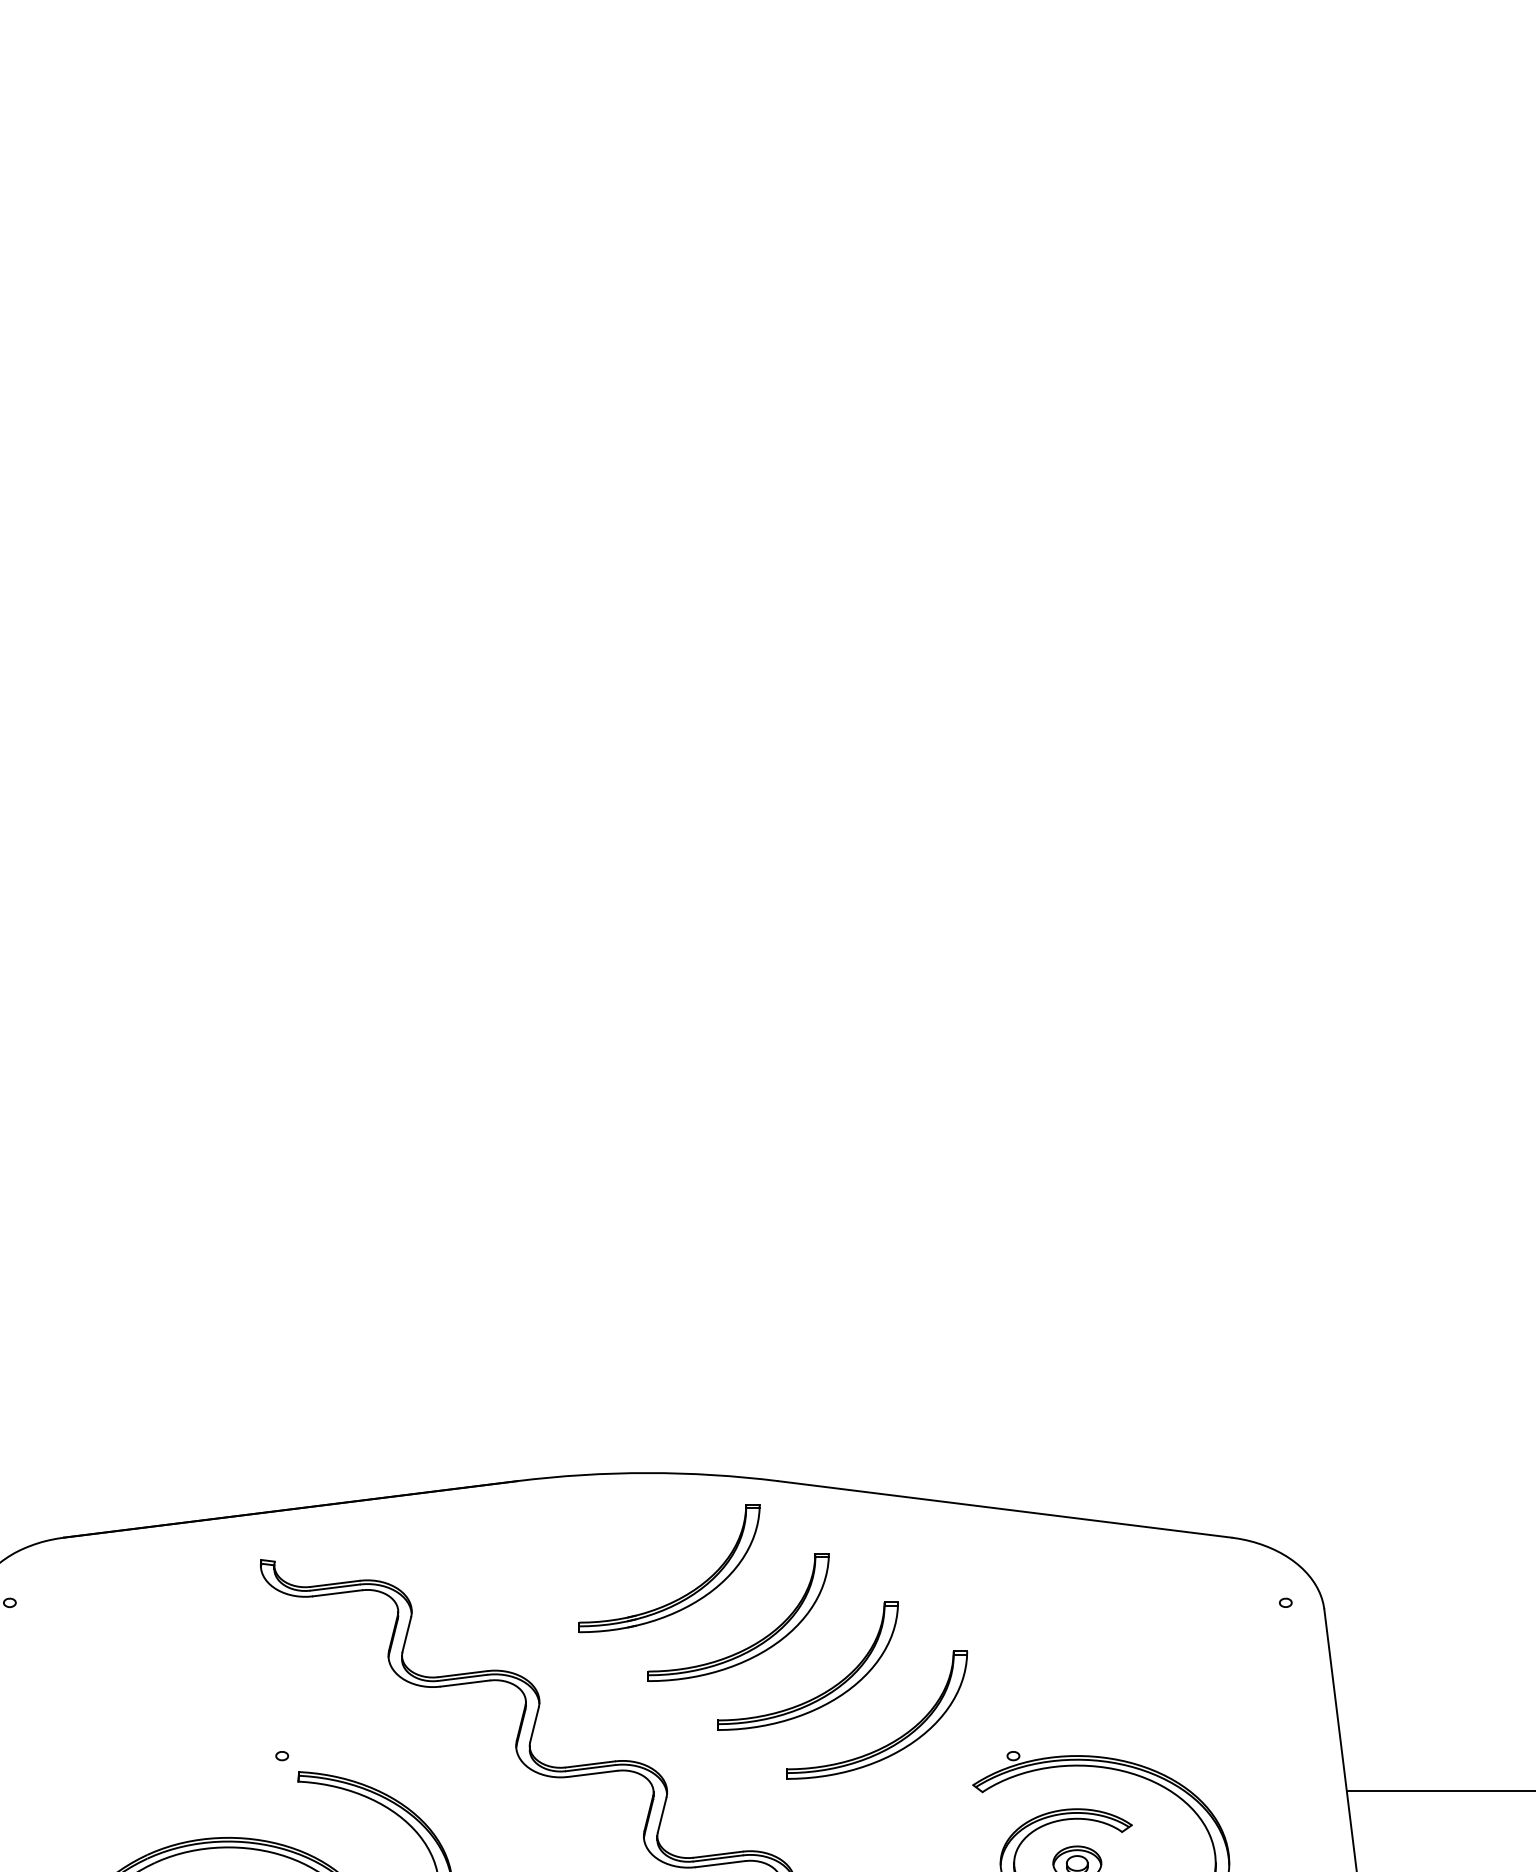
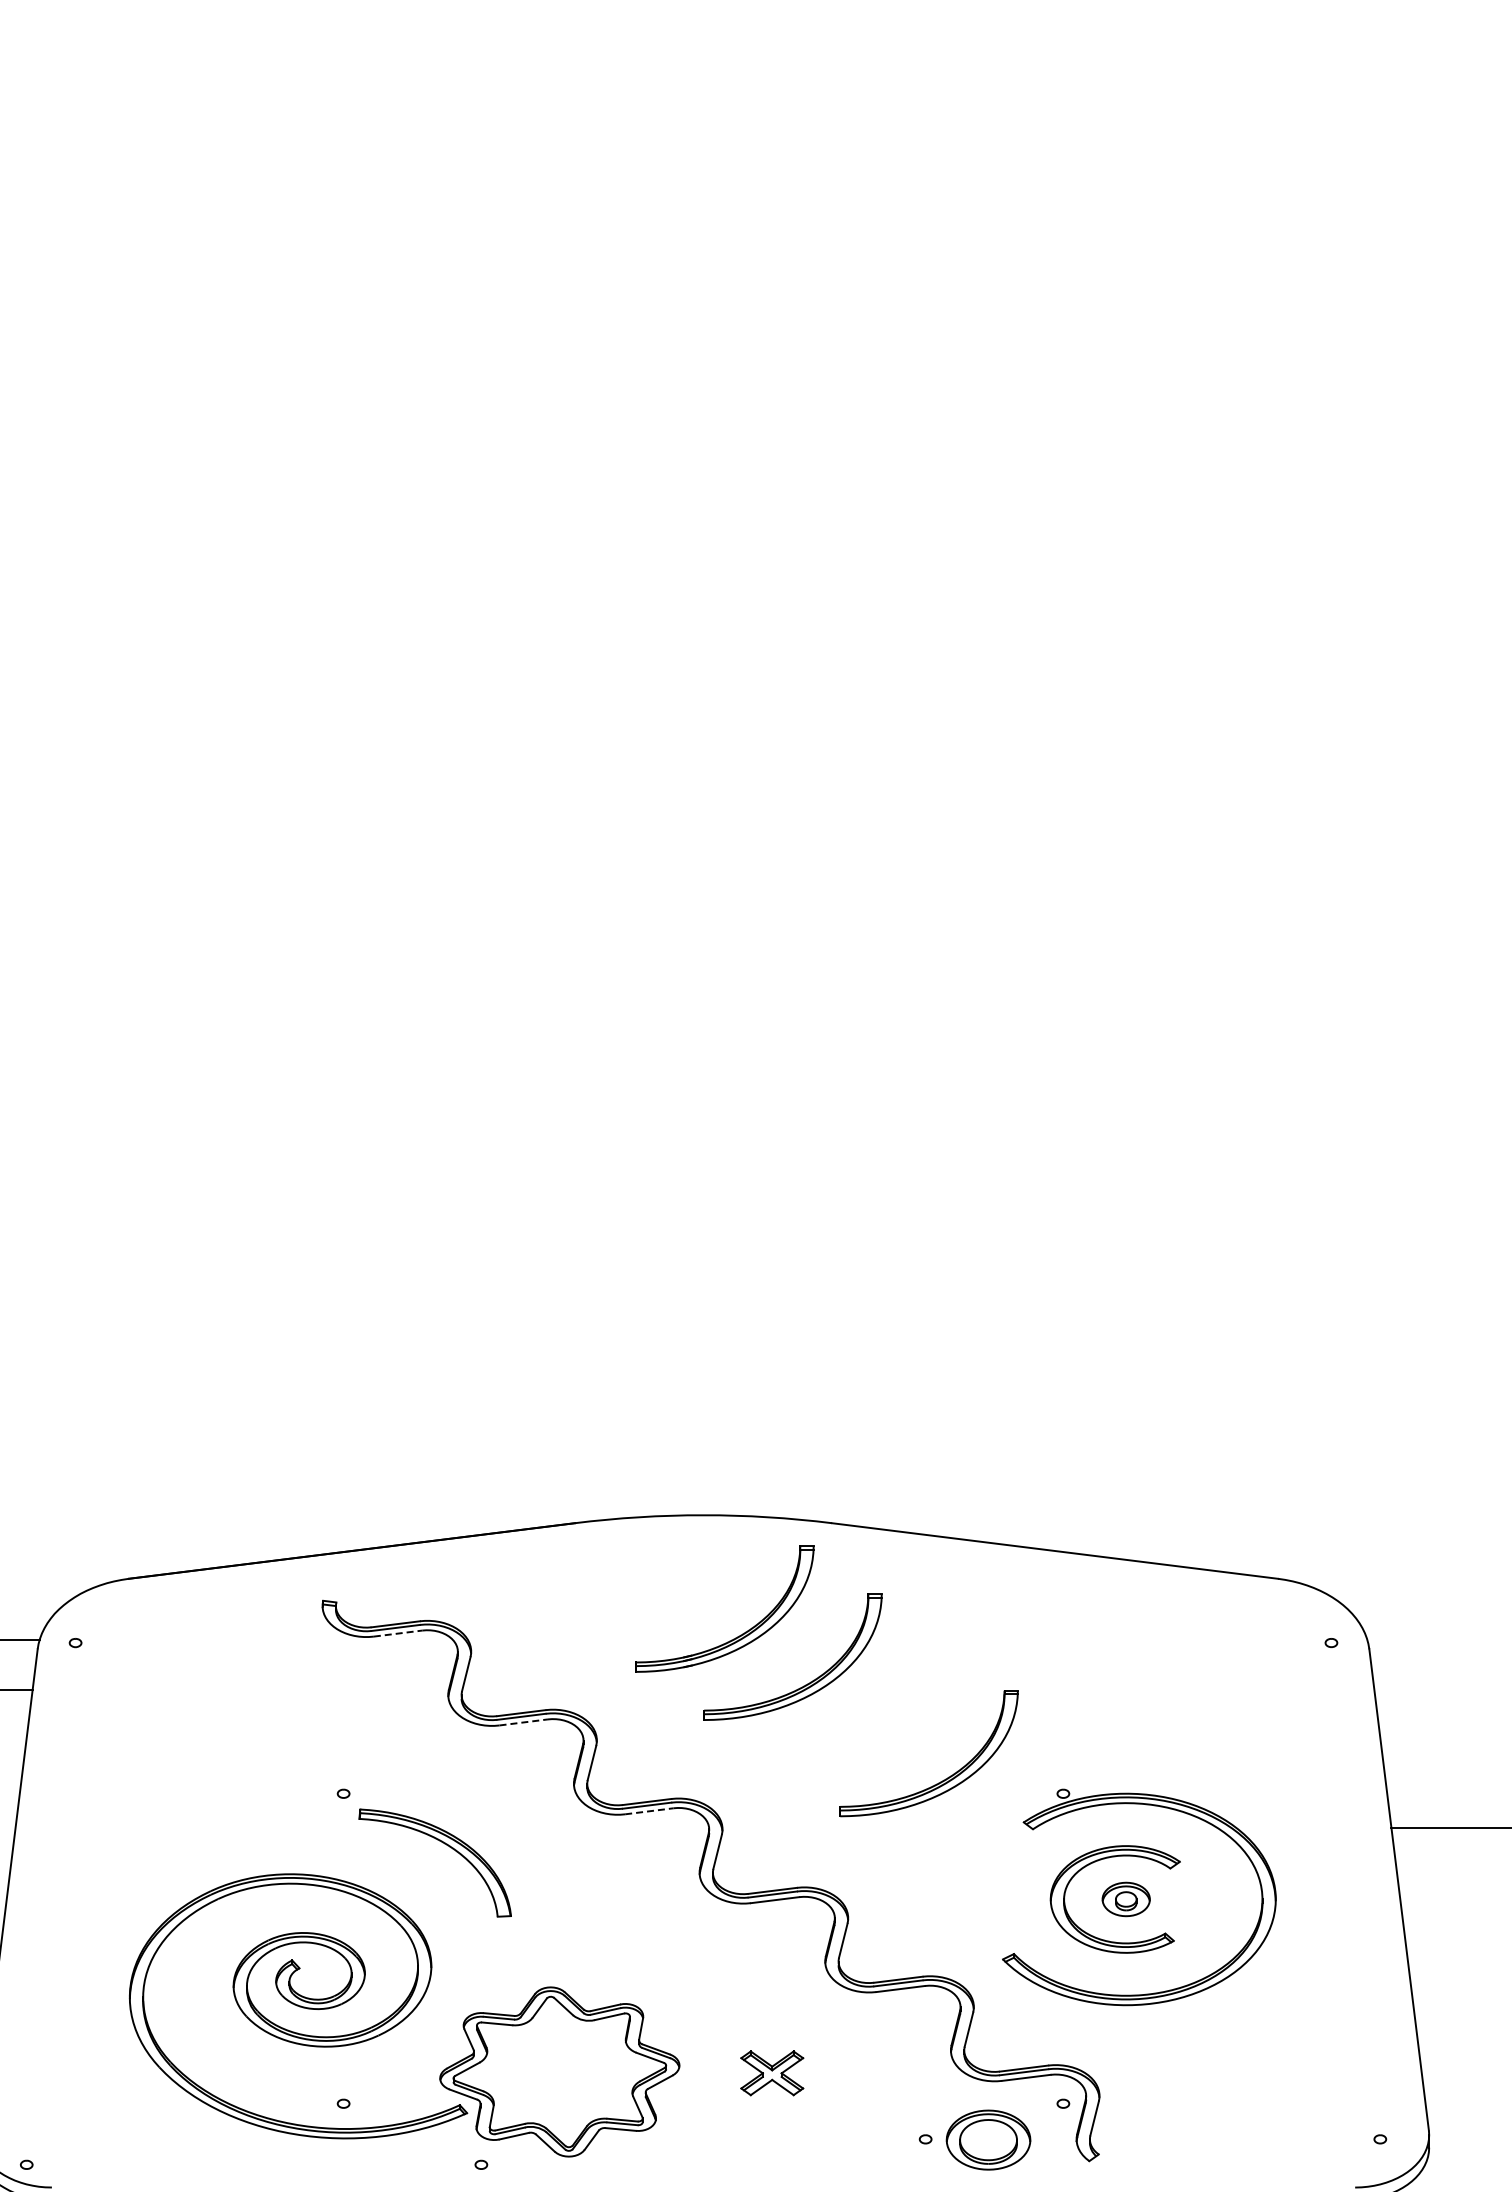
line: (337, 1593) -> (398, 1633), solid -> dashed
line: (465, 1683) -> (524, 1722), solid -> dashed
part: (820, 1693) -> (873, 1732), removed
line: (592, 1774) -> (649, 1811), solid -> dashed

